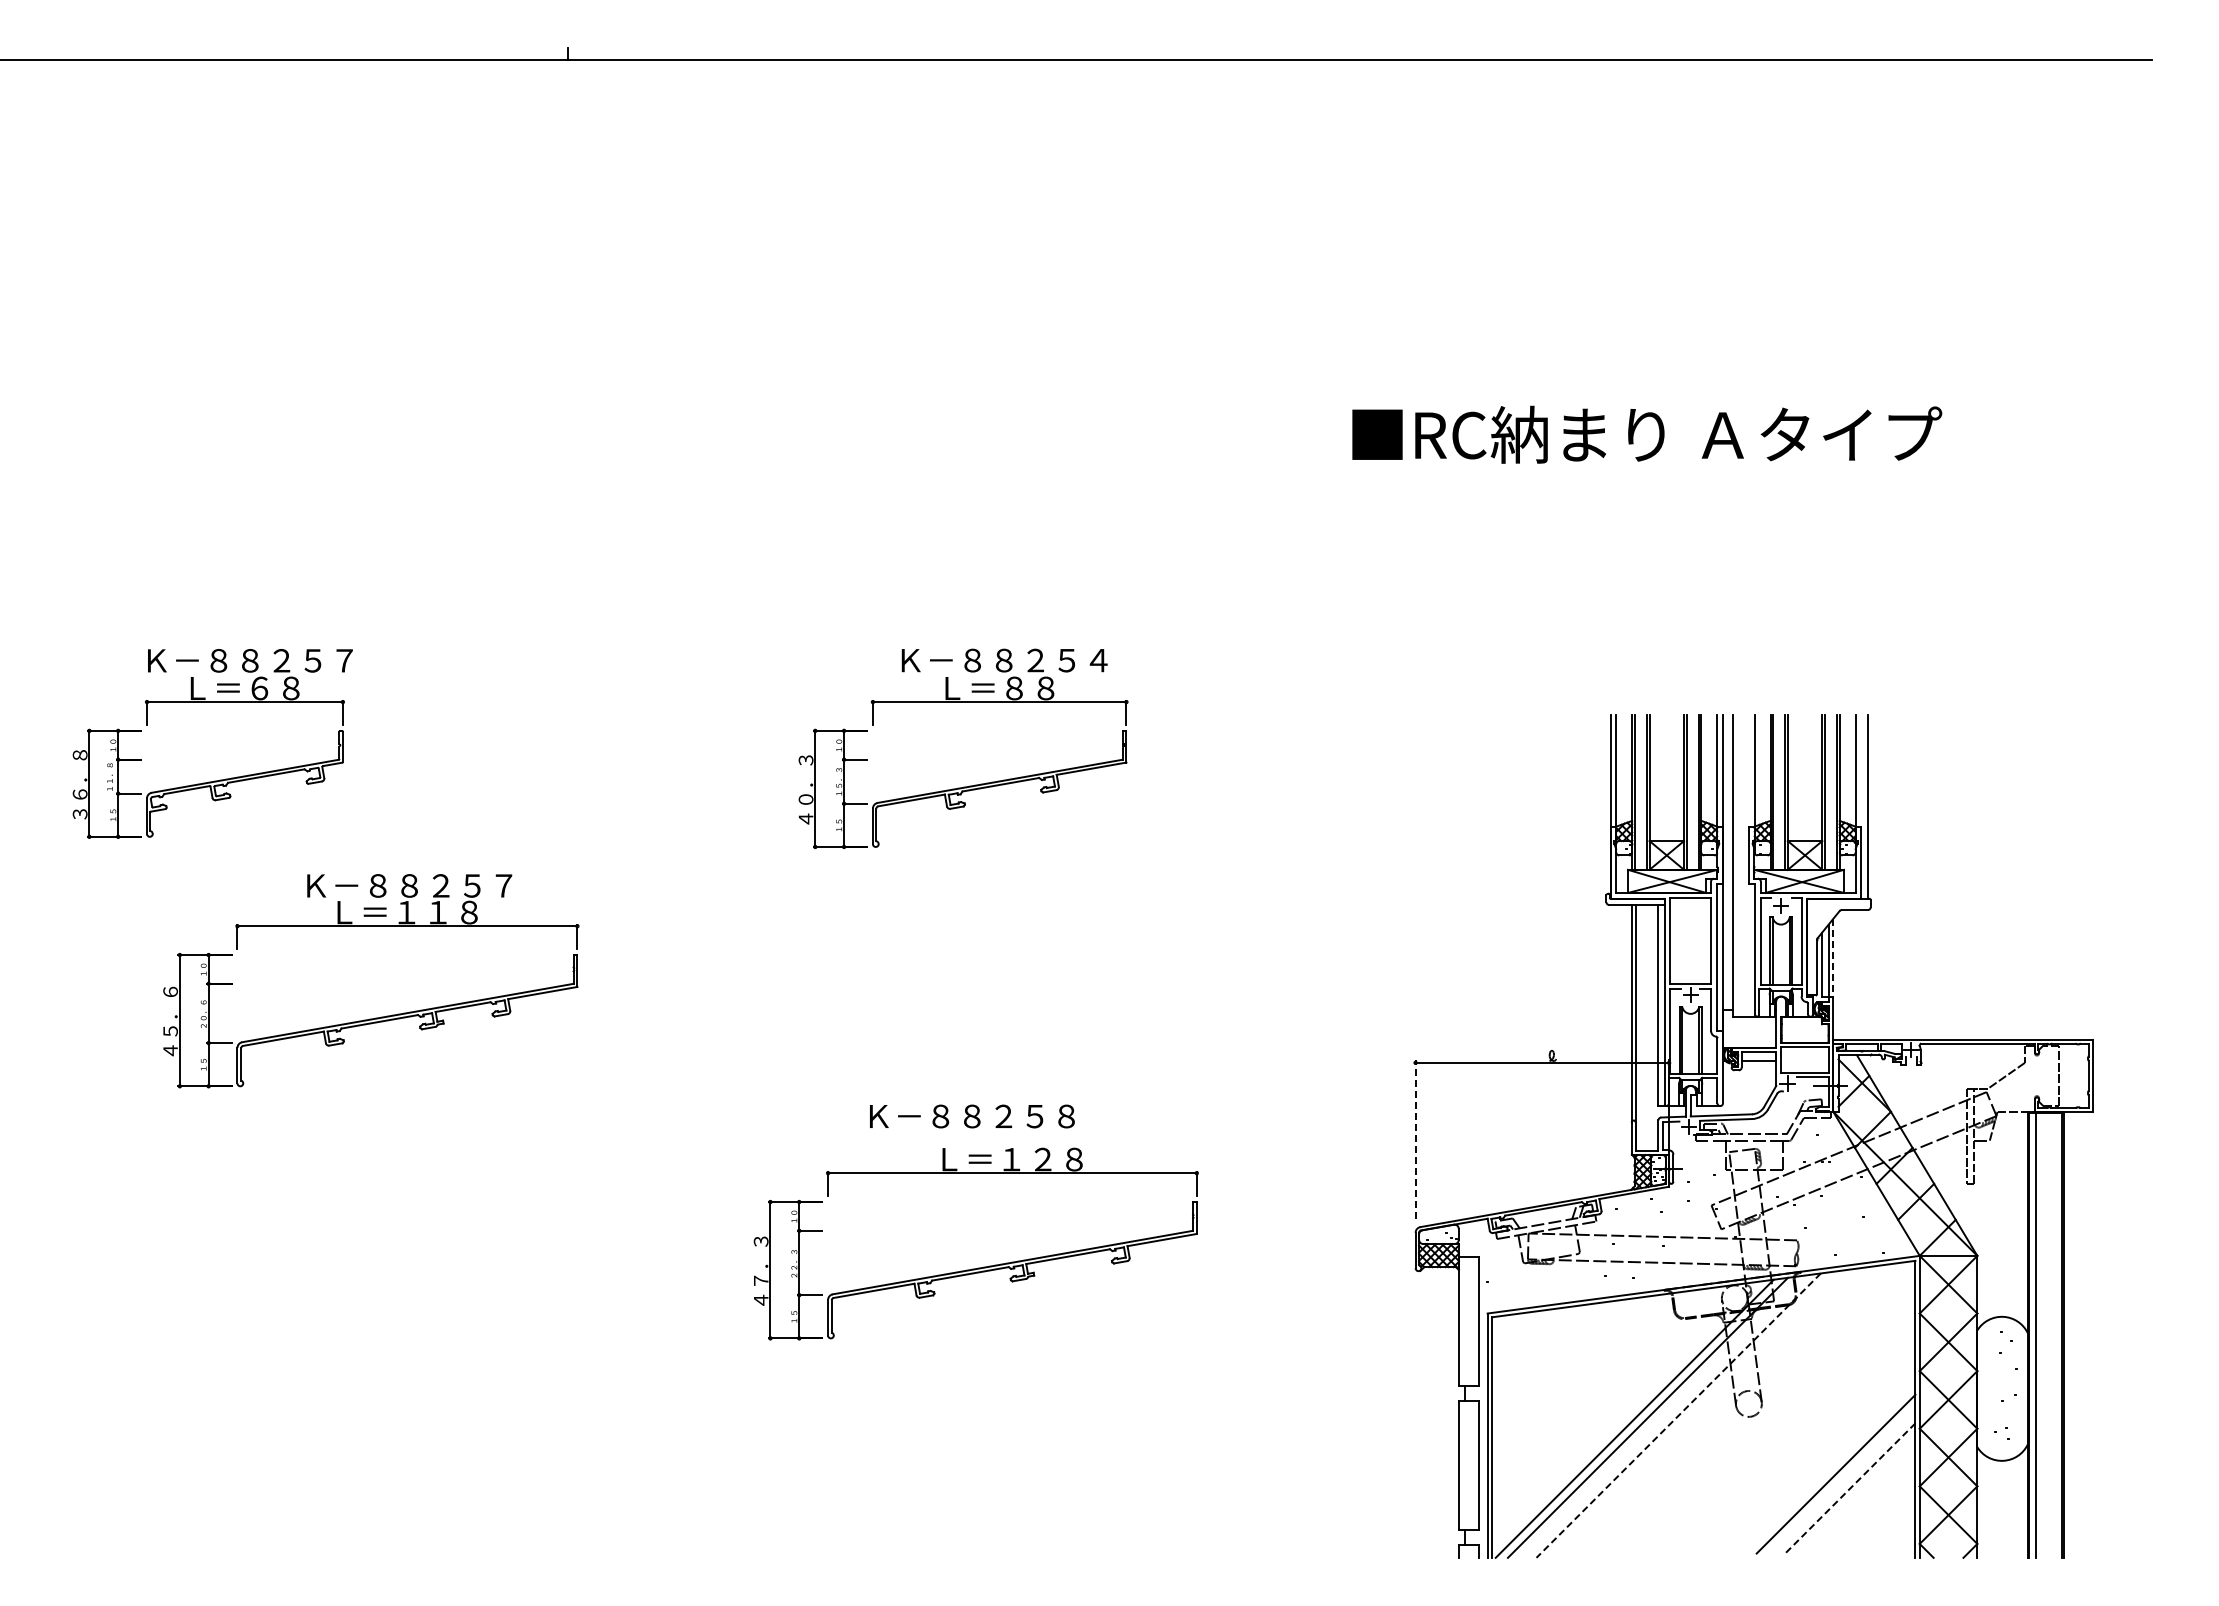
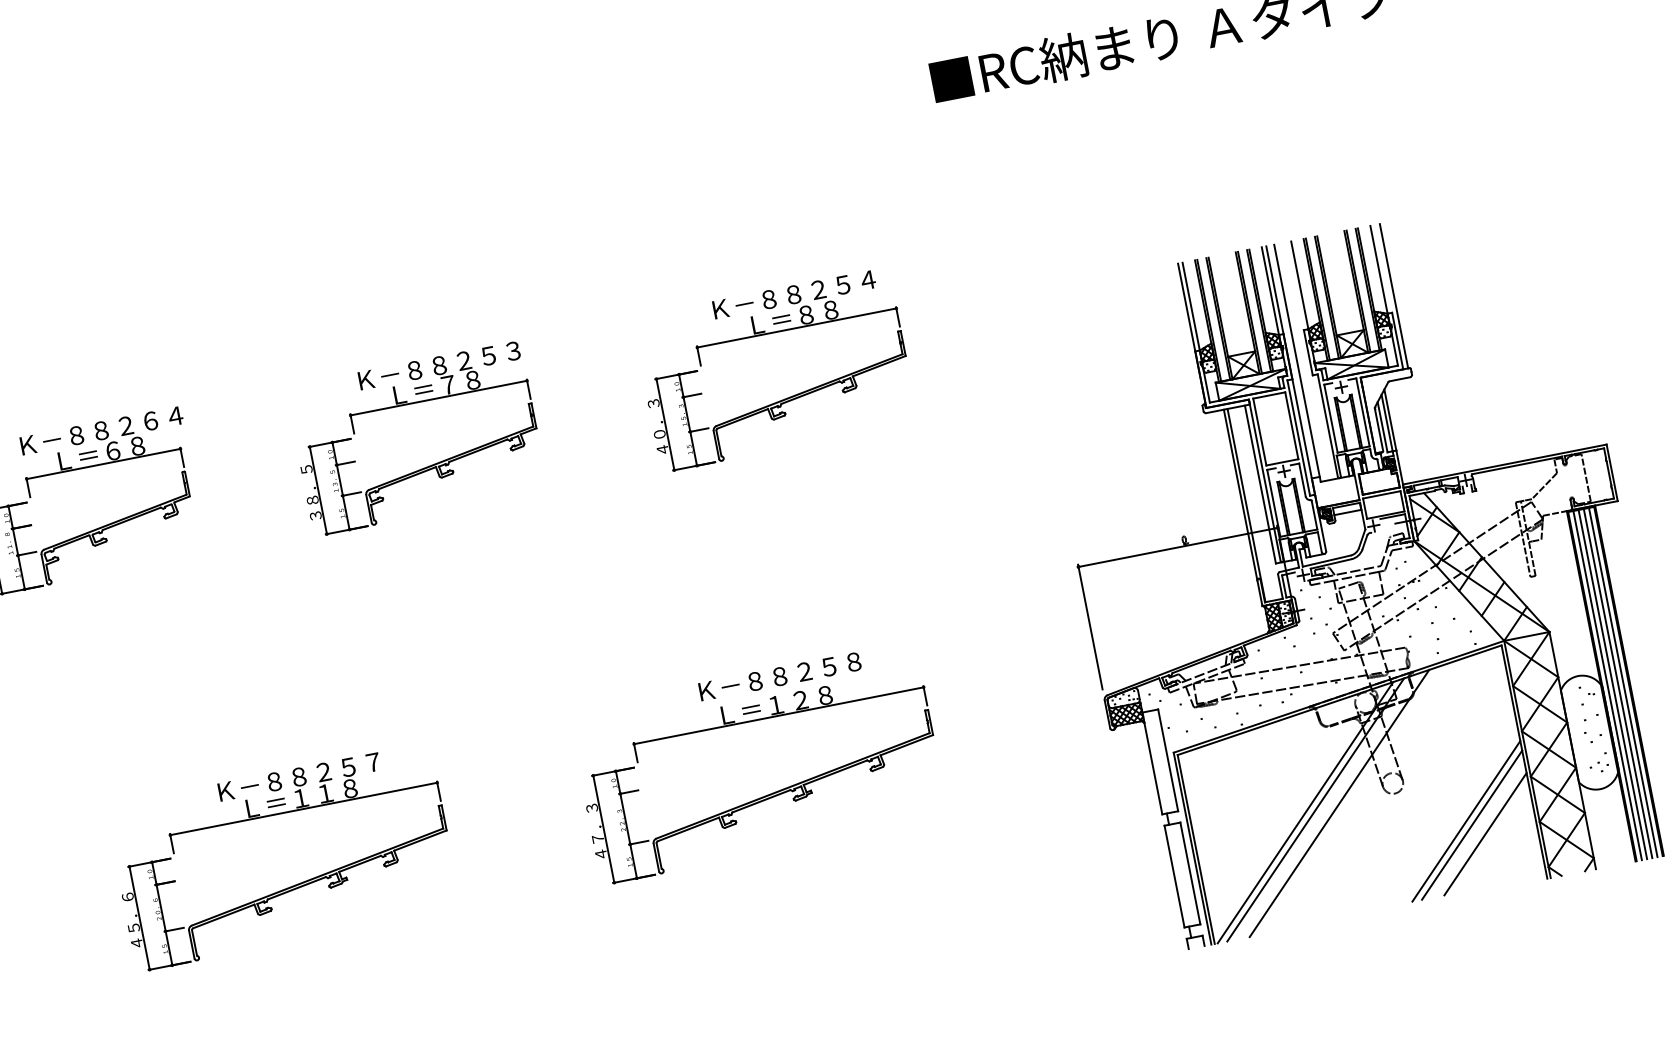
text: (328, 660) -> (162, 418), Ｋ－８８２５７ -> Ｋ－８８２６４
part: (643, 782) -> (428, 465), added
part: (969, 785) -> (785, 398), moved
line: (1833, 957) -> (1390, 419), dashed -> solid
part: (375, 1017) -> (292, 885), moved
text: (972, 1116) -> (780, 676), moved
line: (1415, 1138) -> (1090, 626), dashed -> solid
line: (2042, 1335) -> (1612, 684), added
line: (2049, 1335) -> (1618, 683), added
line: (2055, 1335) -> (1623, 682), added
line: (1678, 1416) -> (1339, 804), dashed -> solid
line: (1829, 1467) -> (1465, 820), added
line: (1849, 1488) -> (1484, 834), dashed -> solid

